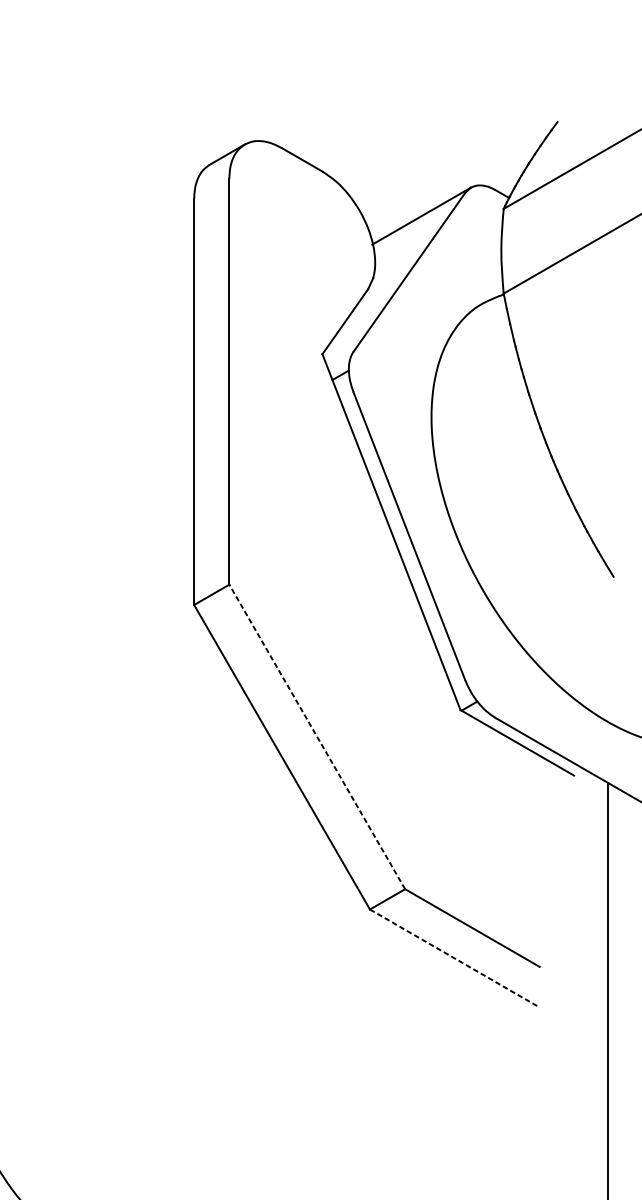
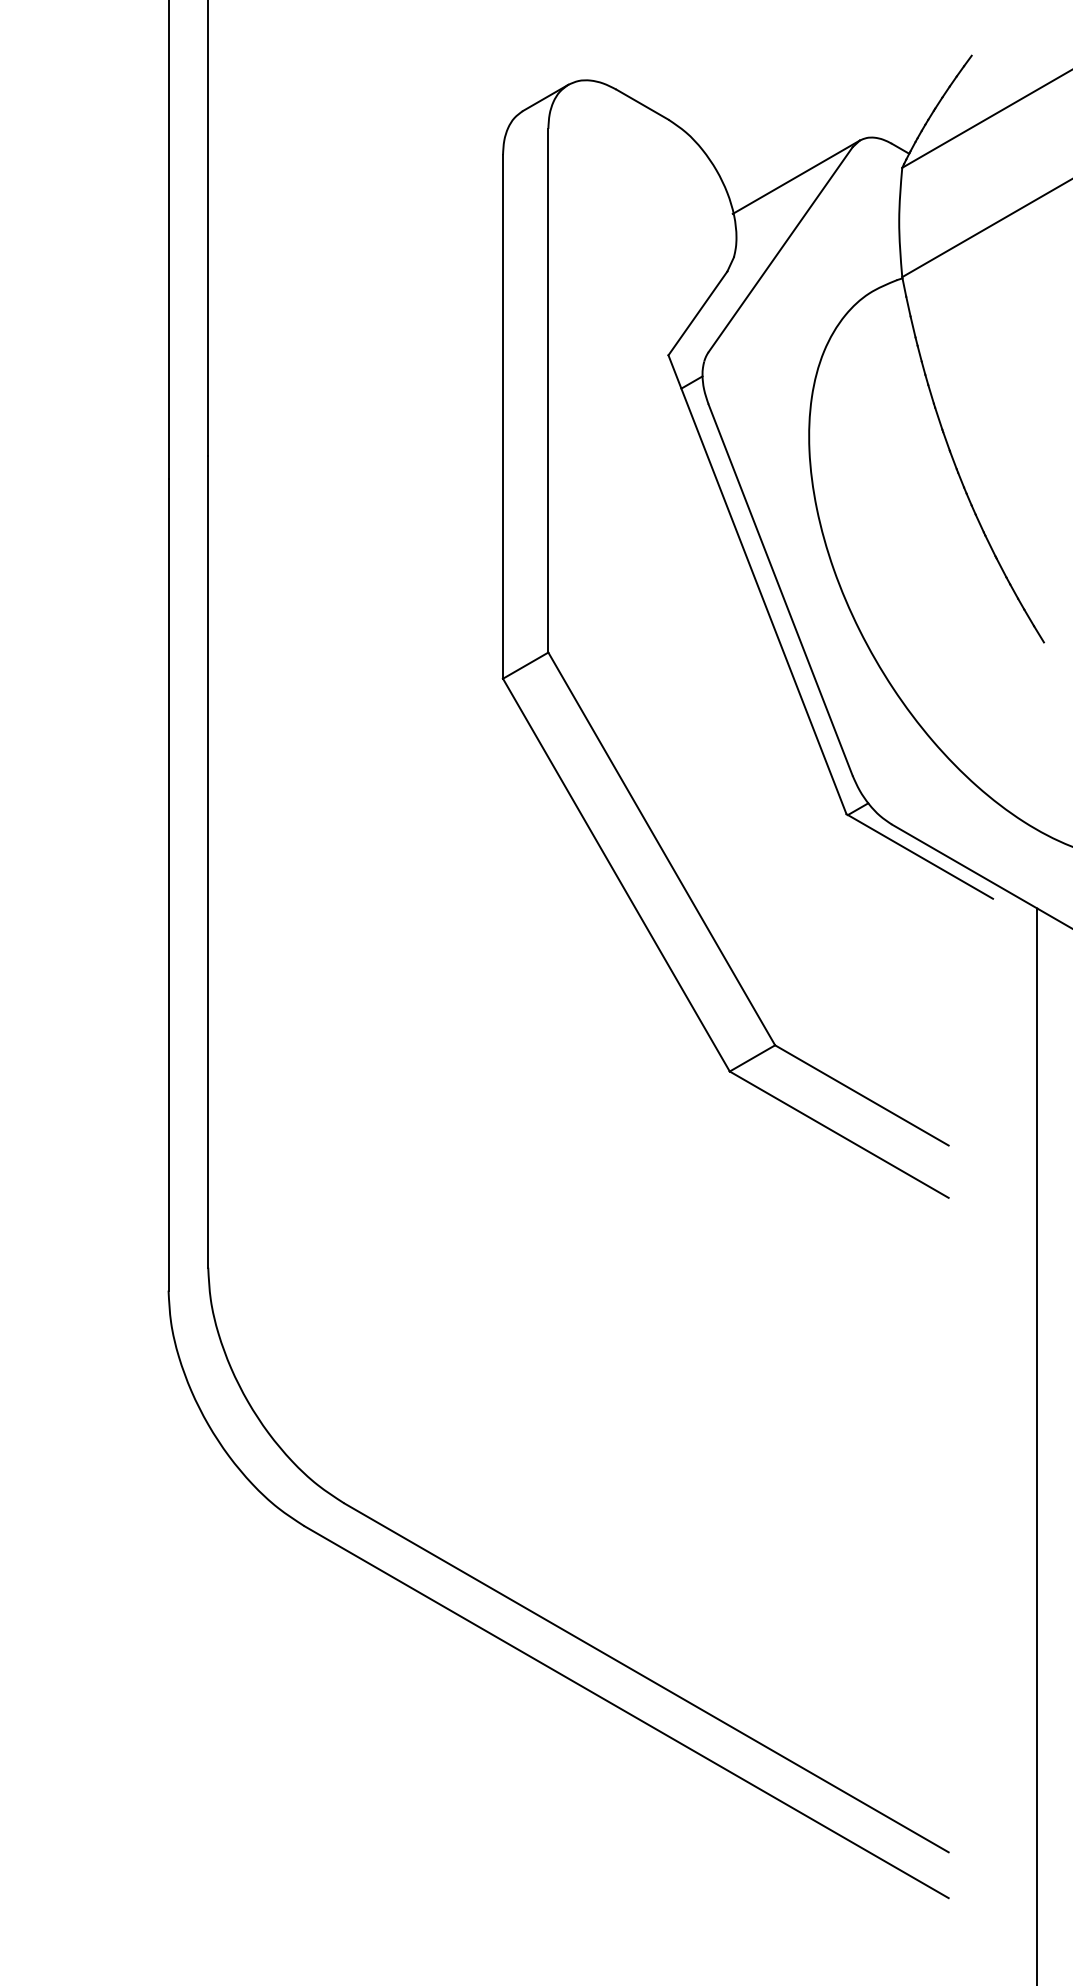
line: (317, 736) -> (661, 848), dashed -> solid
line: (455, 958) -> (839, 1134), dashed -> solid

